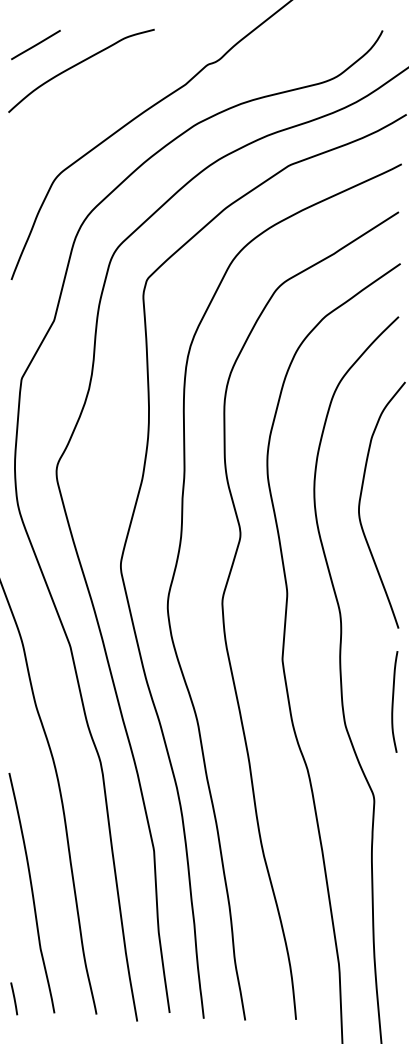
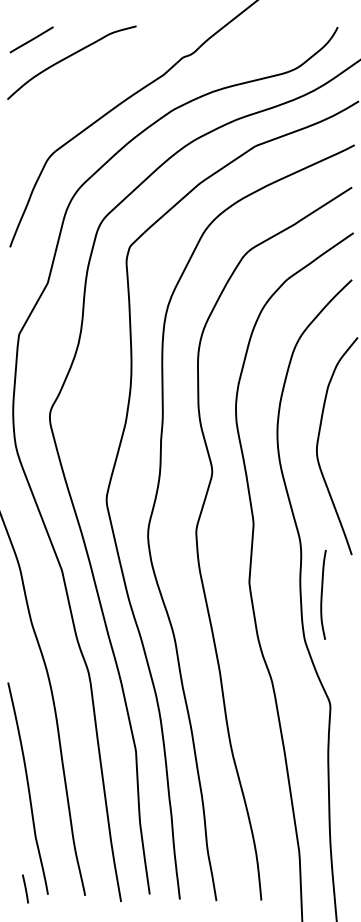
curve: (393, 701) -> (322, 594), moved
line: (14, 998) -> (25, 888), moved

